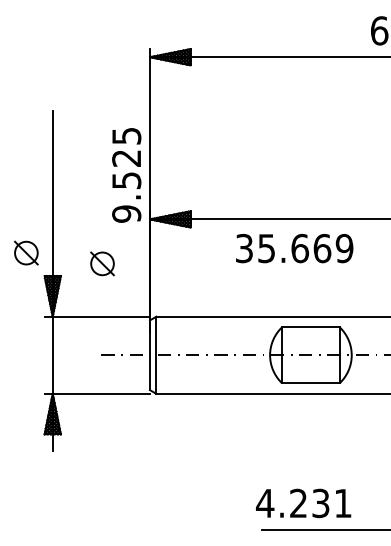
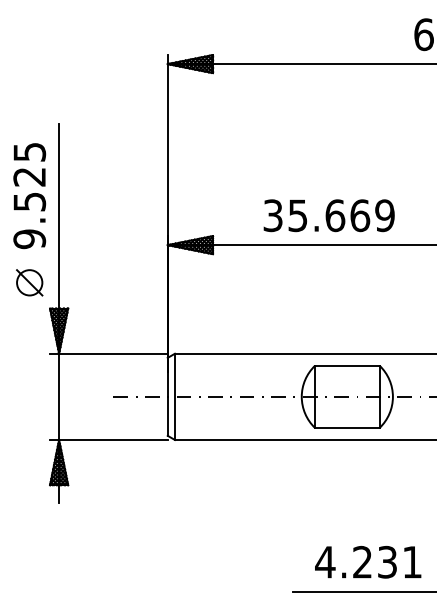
text: (126, 175) -> (29, 196), moved
text: (294, 248) -> (328, 215), moved
part: (102, 263) -> (114, 294), removed
text: (303, 503) -> (368, 562), moved

